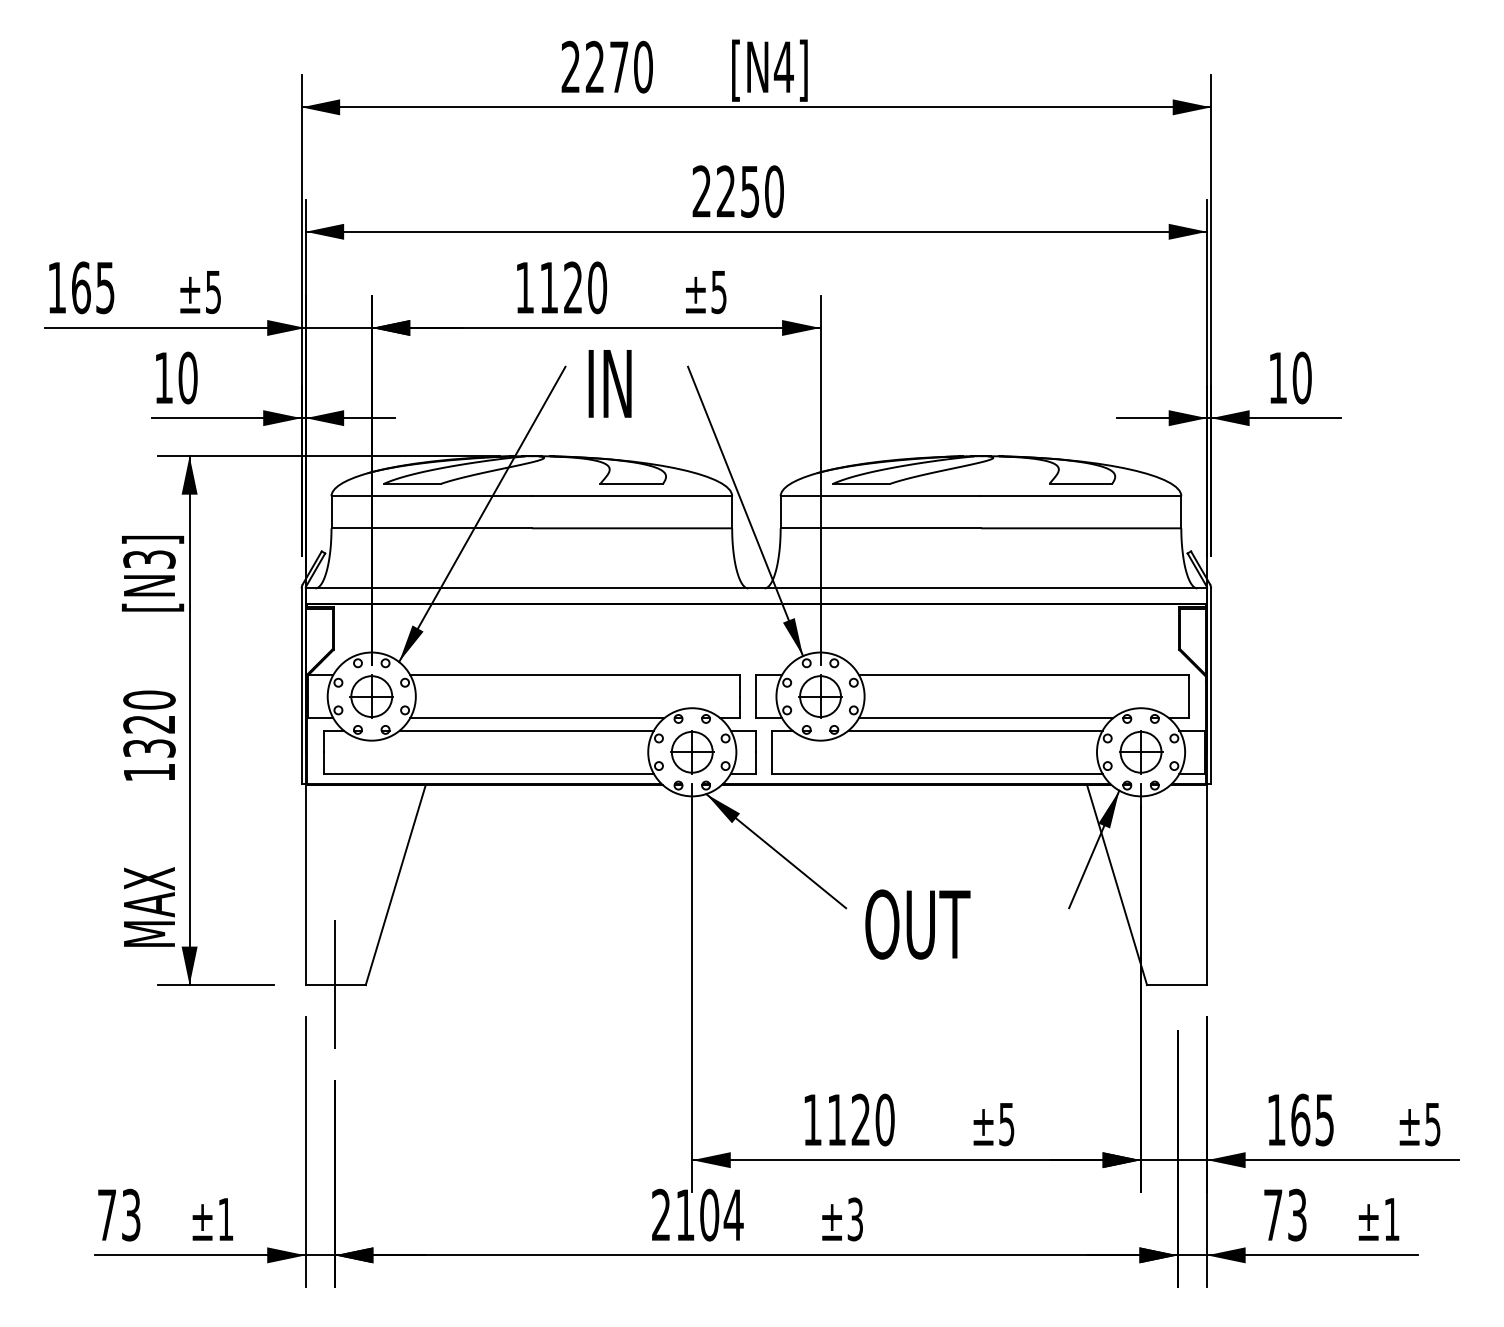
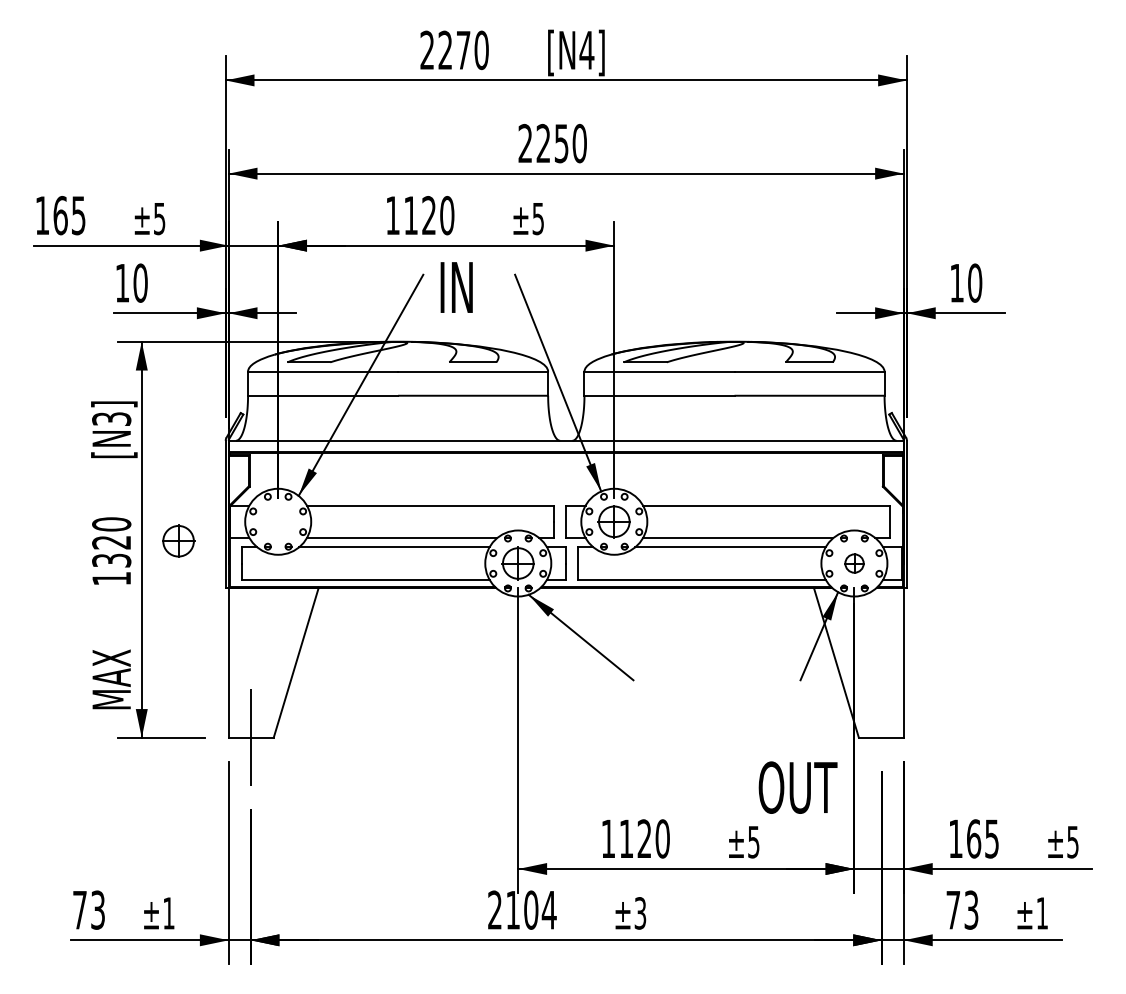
part: (371, 696) -> (178, 541), moved
part: (1141, 752) -> (854, 563), size x0.6
text: (917, 924) -> (797, 787), moved

